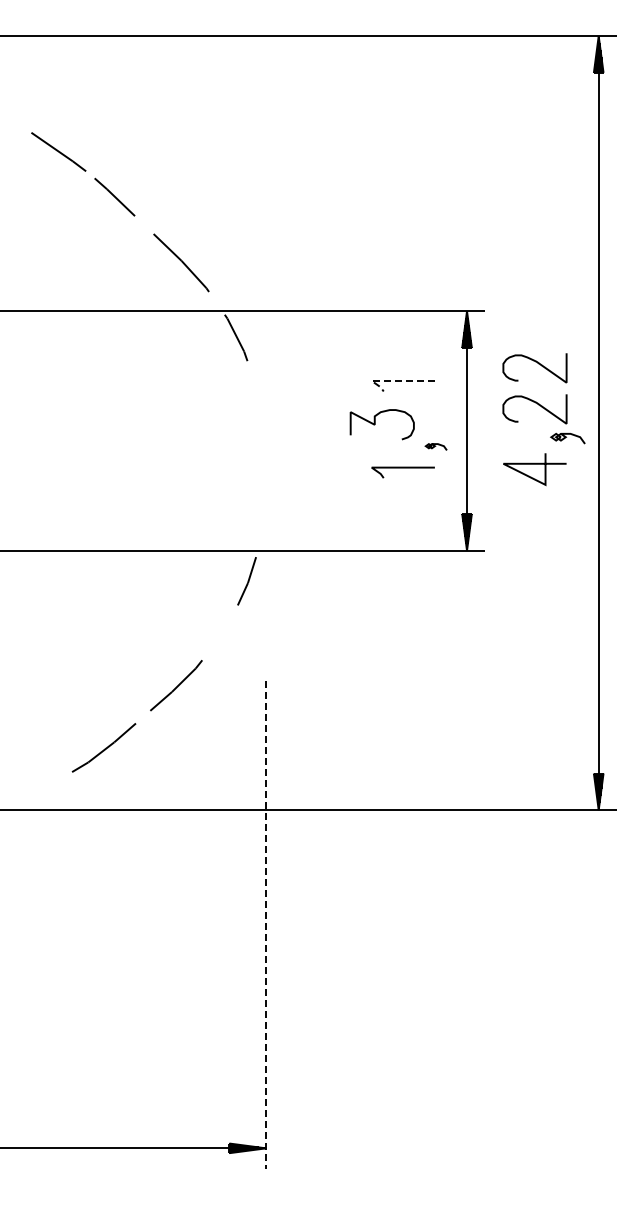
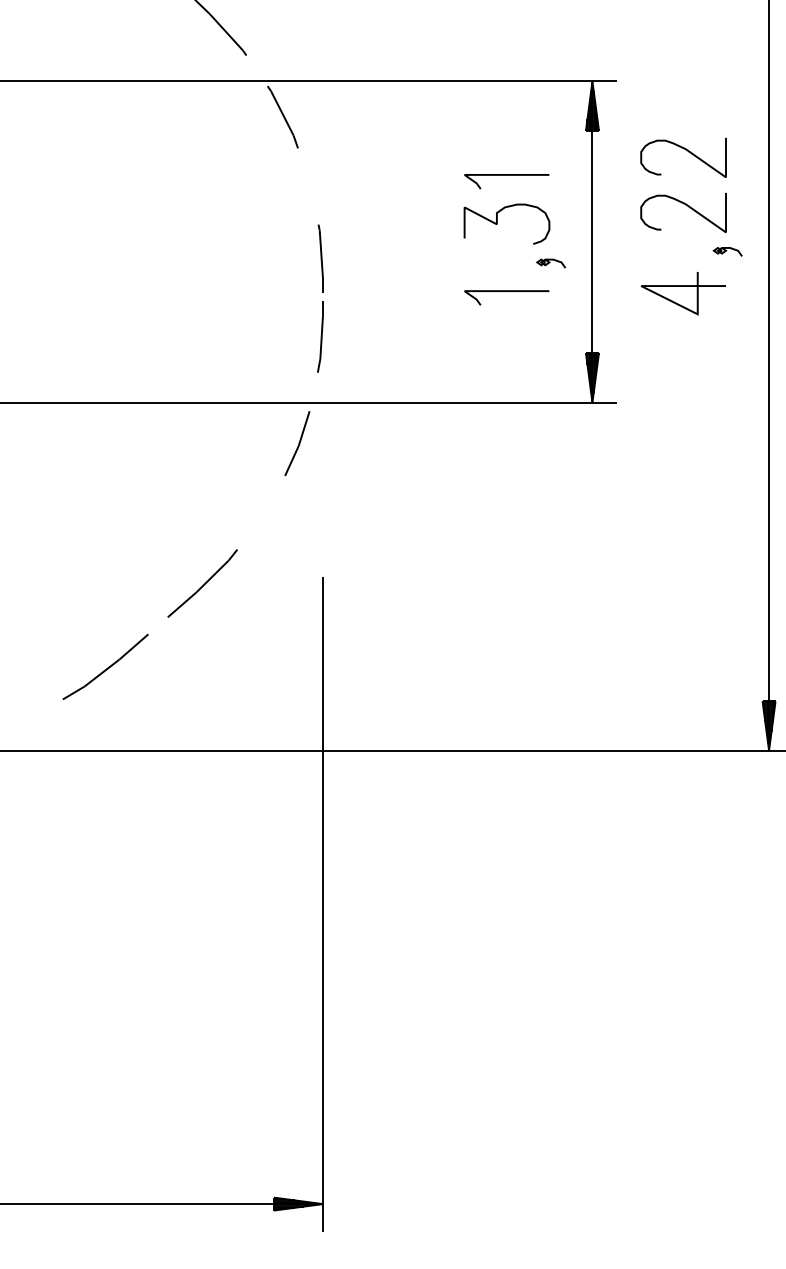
line: (393, 380) -> (493, 174), dashed -> solid
curve: (375, 424) -> (497, 223), moved
part: (567, 437) -> (727, 250), size x0.62
part: (263, 473) -> (319, 299), added
line: (266, 924) -> (323, 903), dashed -> solid

